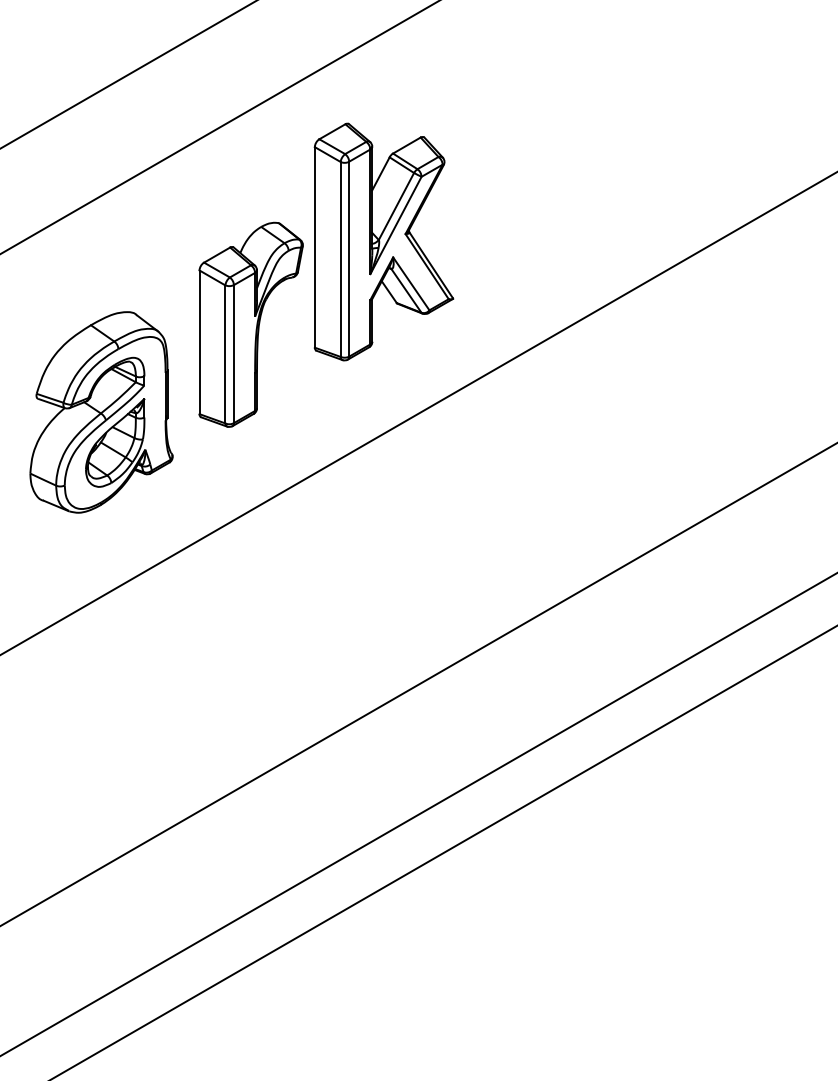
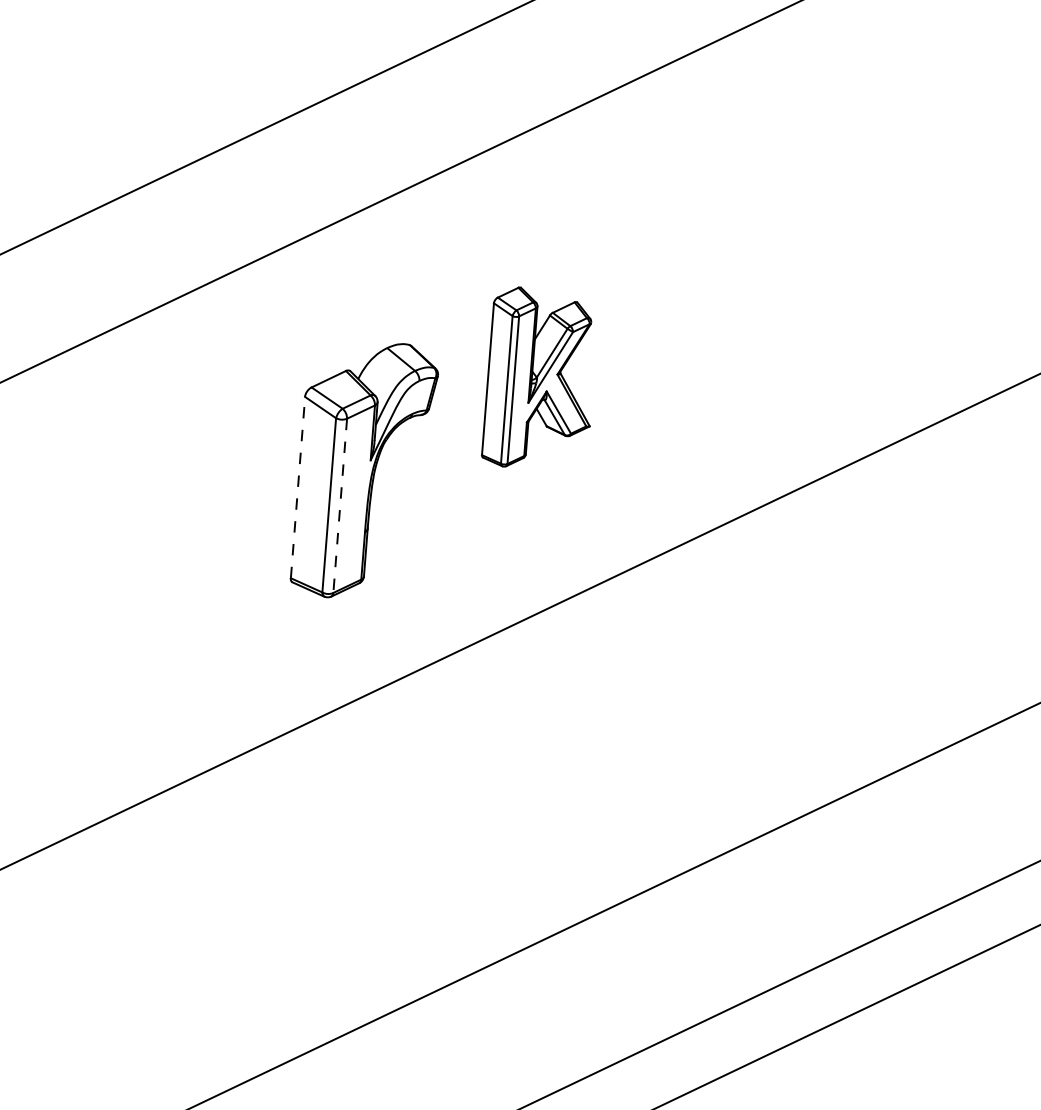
part: (383, 241) -> (540, 378), size x0.6
line: (199, 342) -> (297, 487), solid -> dashed
line: (233, 354) -> (339, 506), solid -> dashed
part: (101, 412) -> (167, 566), removed

